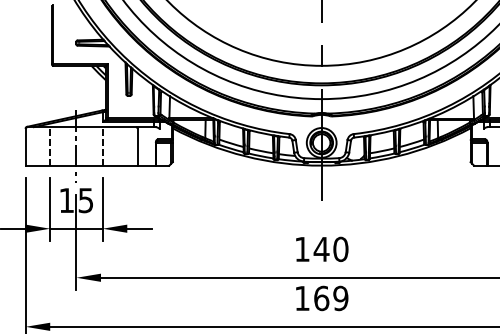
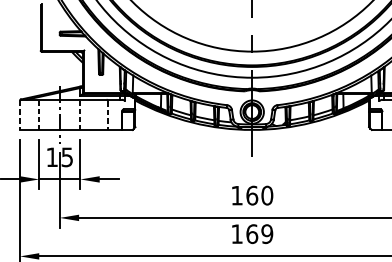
line: (25, 147) -> (19, 115), solid -> dashed
line: (137, 147) -> (107, 115), solid -> dashed
text: (321, 249) -> (252, 195), 140 -> 160

